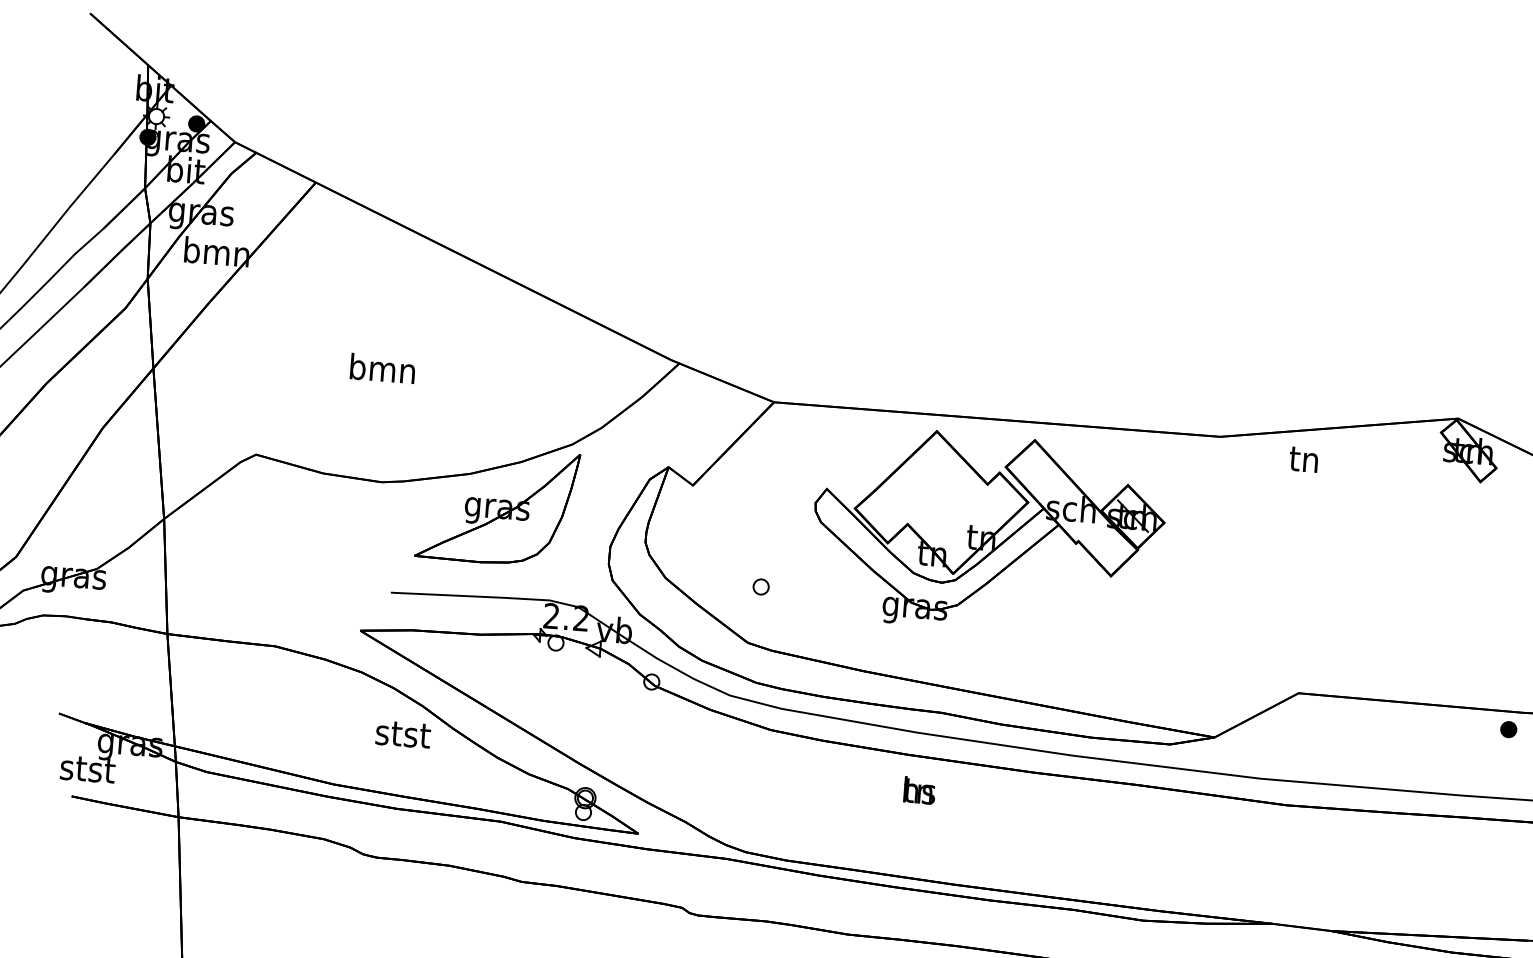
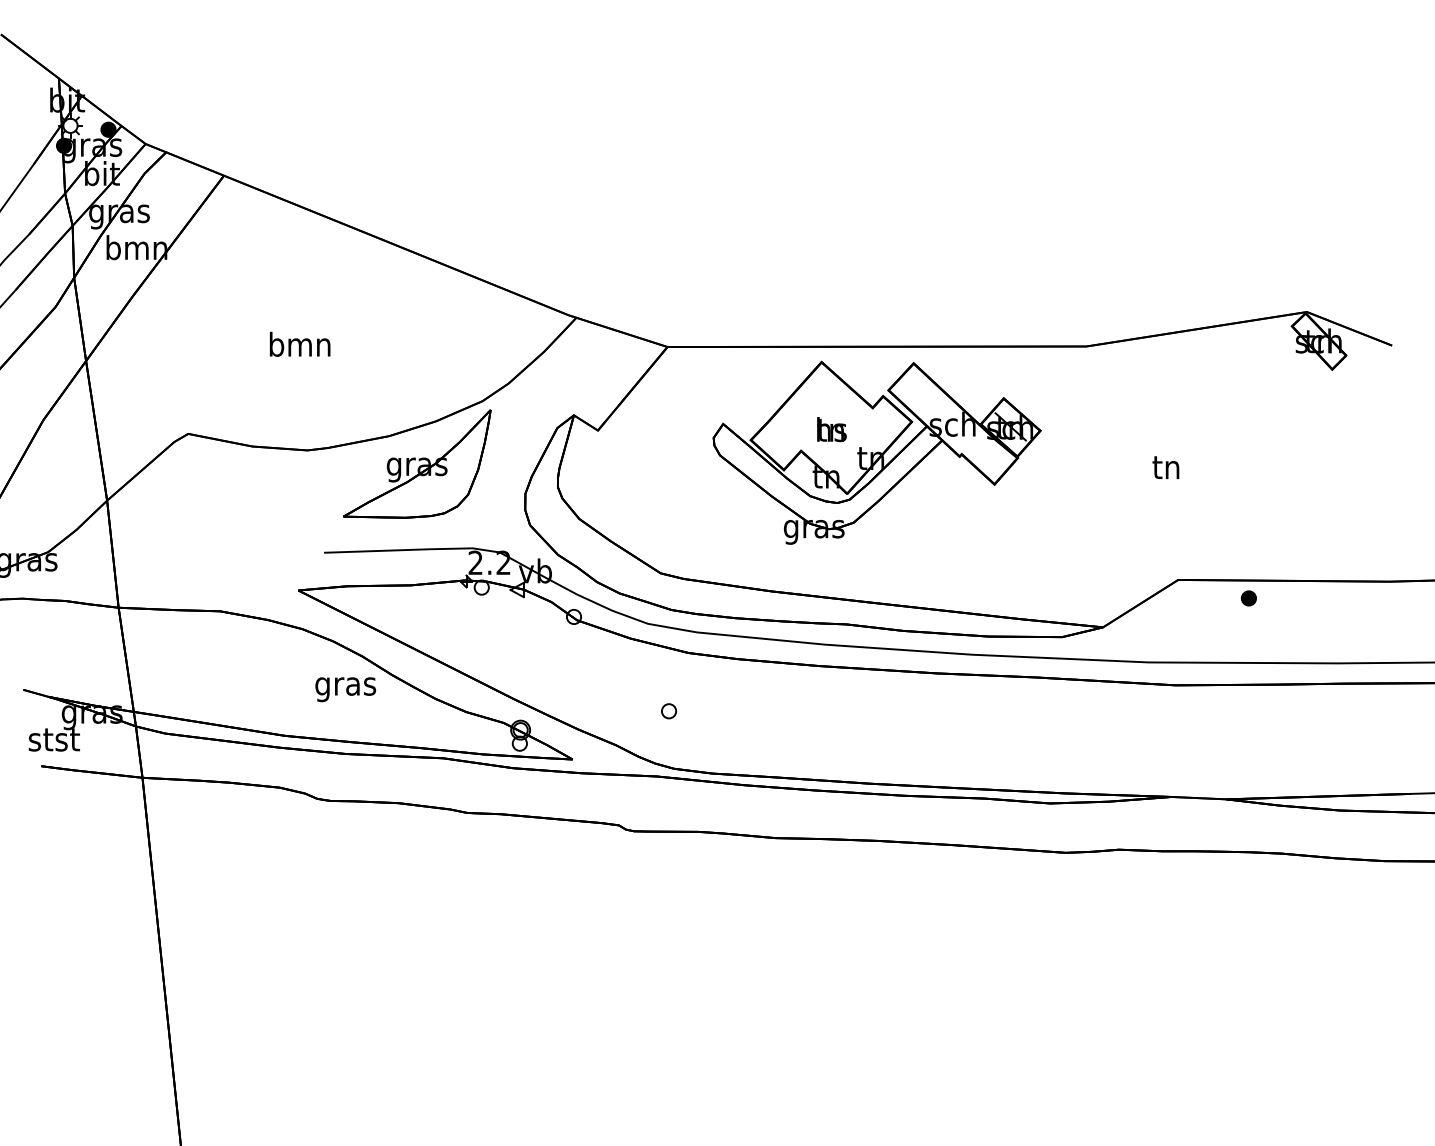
text: (1303, 459) -> (1165, 467), moved
part: (761, 587) -> (669, 711), moved
part: (1508, 729) -> (1248, 598), moved
text: (402, 738) -> (345, 687), stst -> gras
text: (919, 790) -> (831, 429), moved

